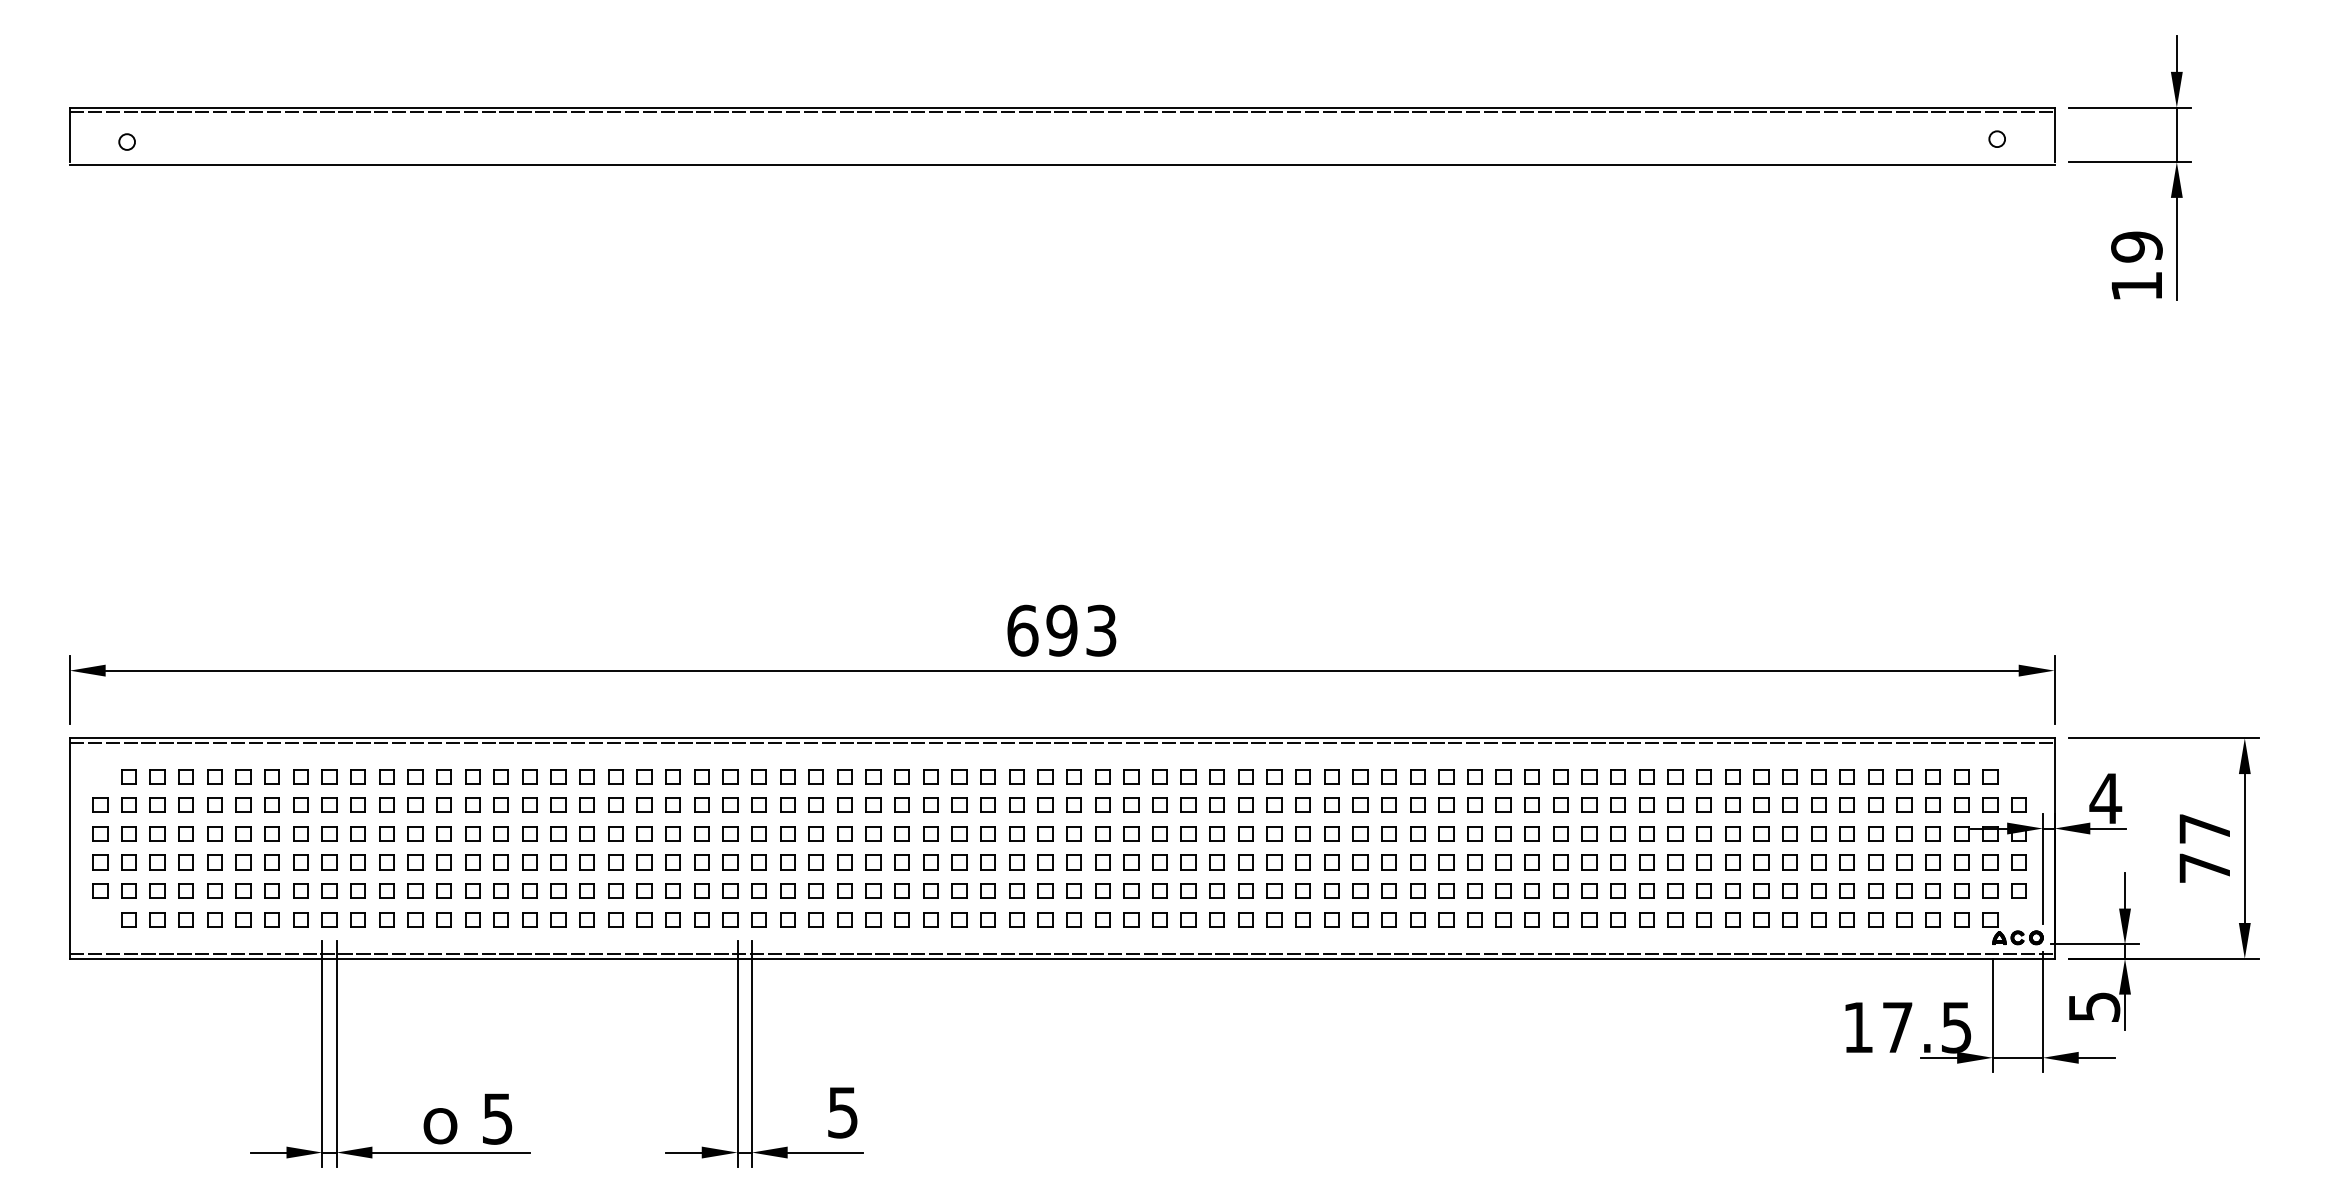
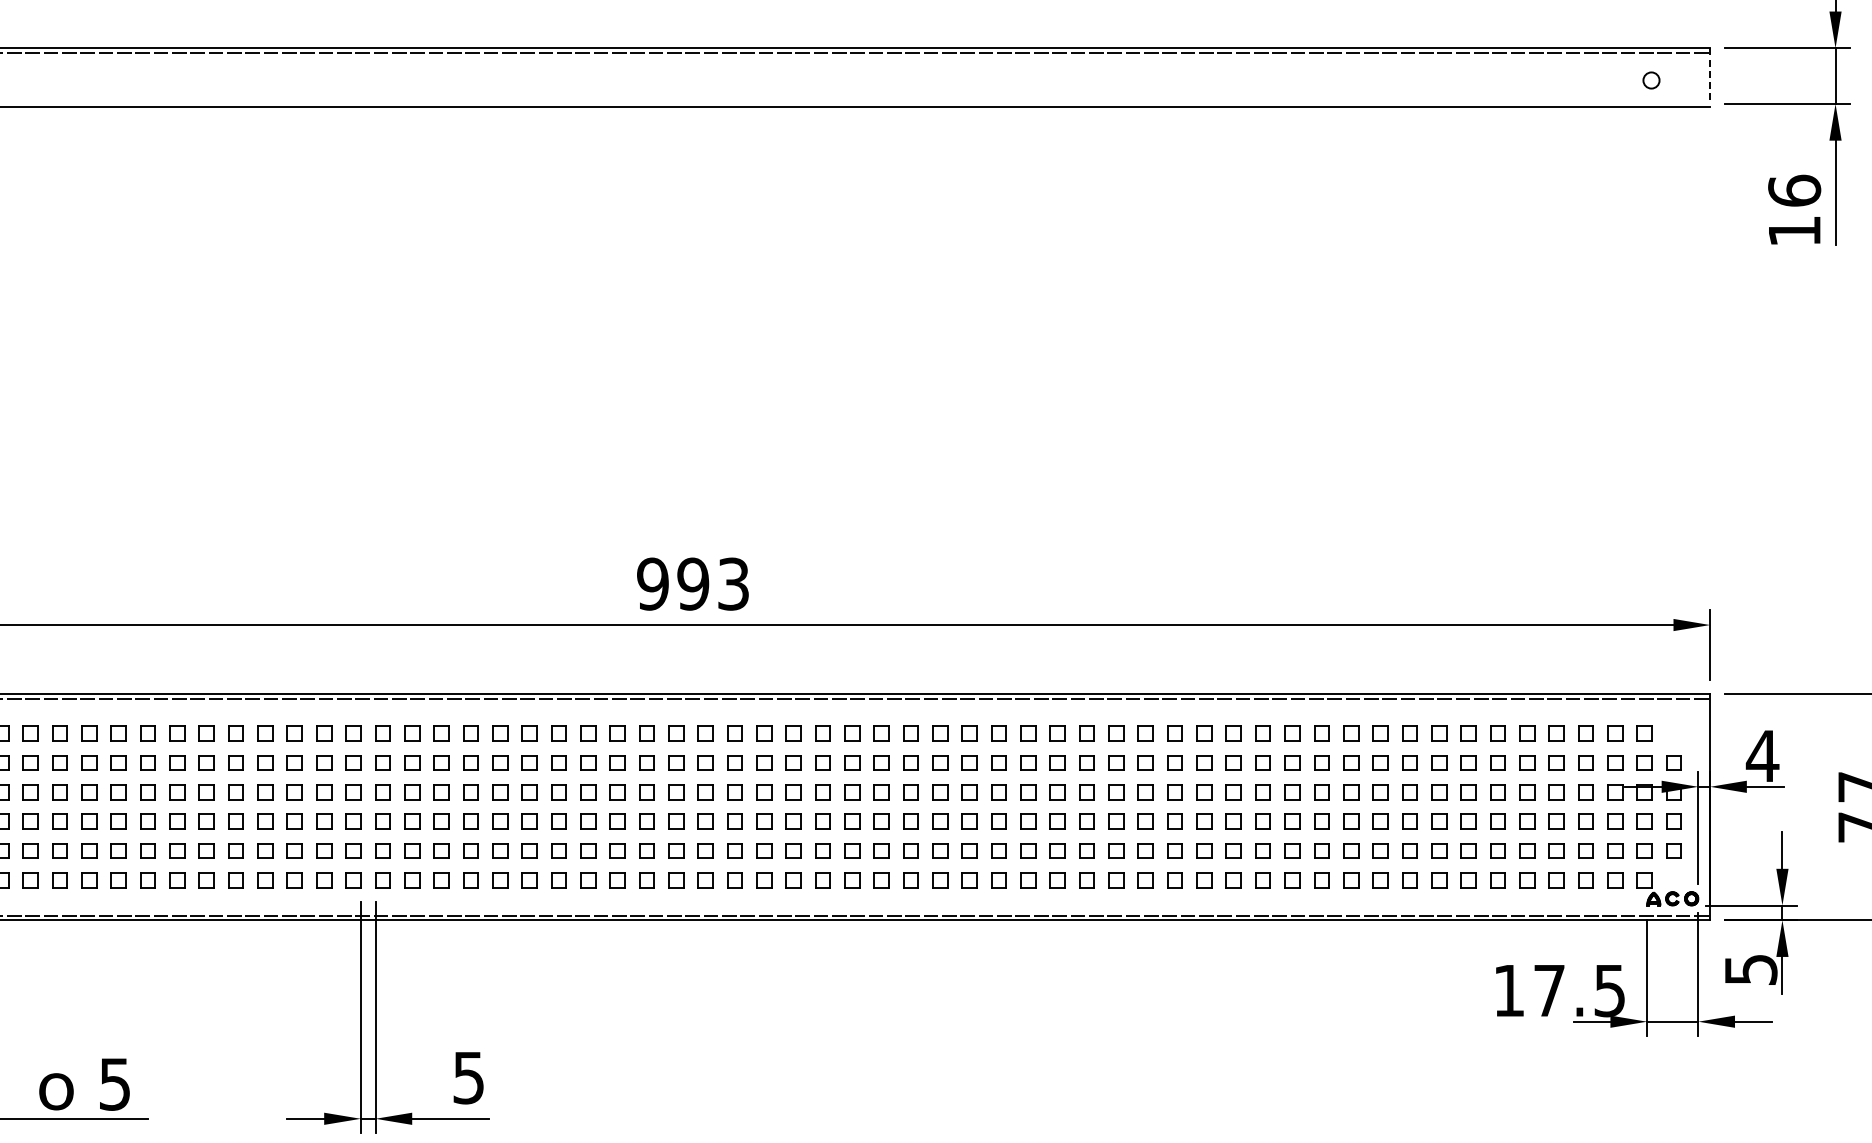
line: (2054, 135) -> (1710, 76), solid -> dashed
text: (2136, 246) -> (1794, 190), 19 -> 16
text: (1022, 630) -> (652, 583), 693 -> 993

